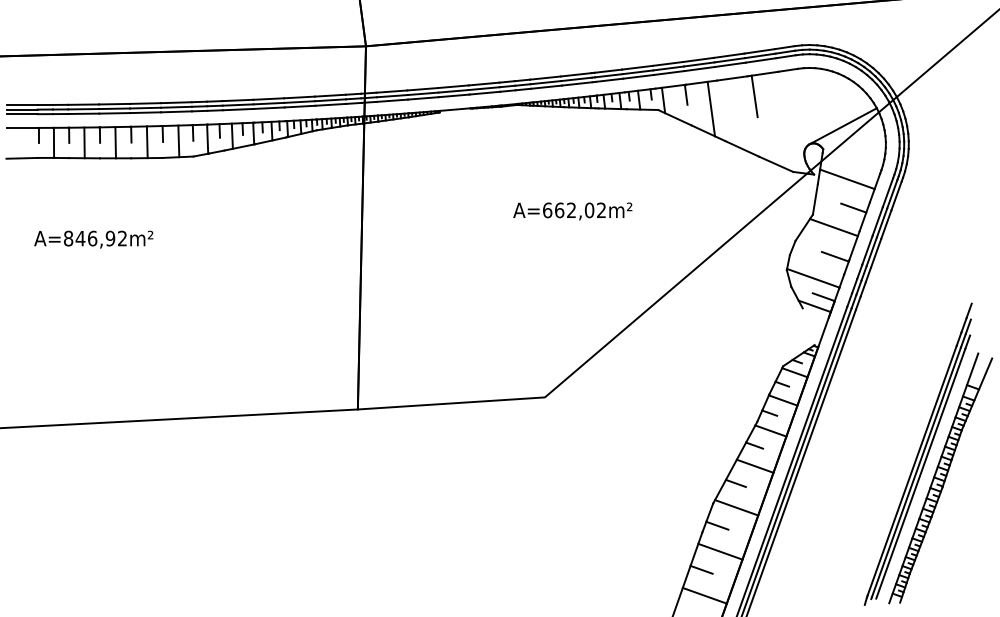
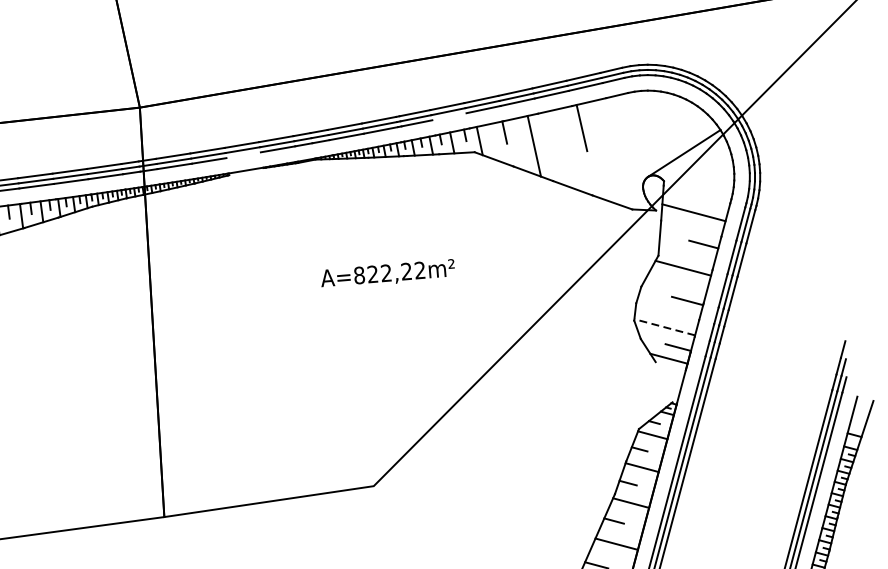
line: (638, 76) -> (449, 116), removed
line: (453, 95) -> (242, 154), removed
text: (568, 210) -> (382, 273), A=662,02m² -> A=822,22m²
line: (813, 278) -> (664, 327), solid -> dashed

